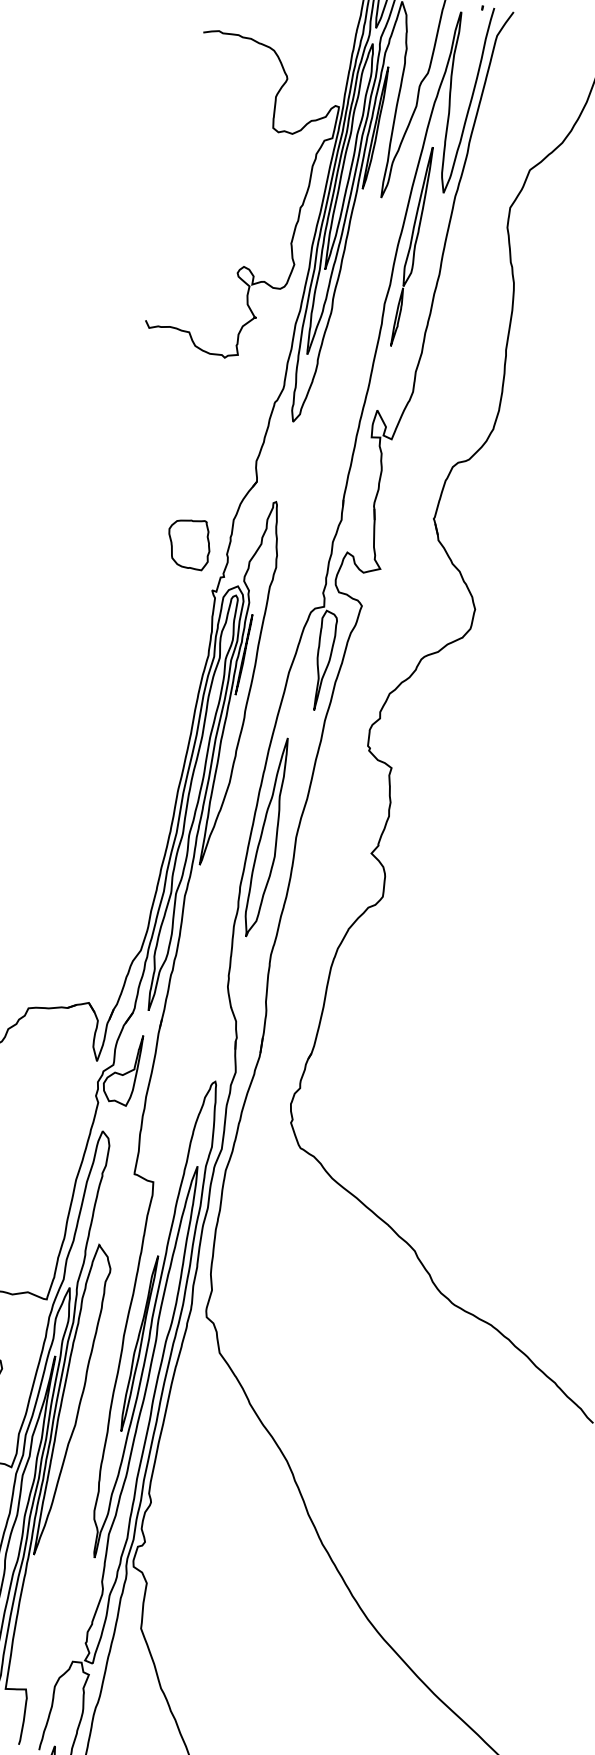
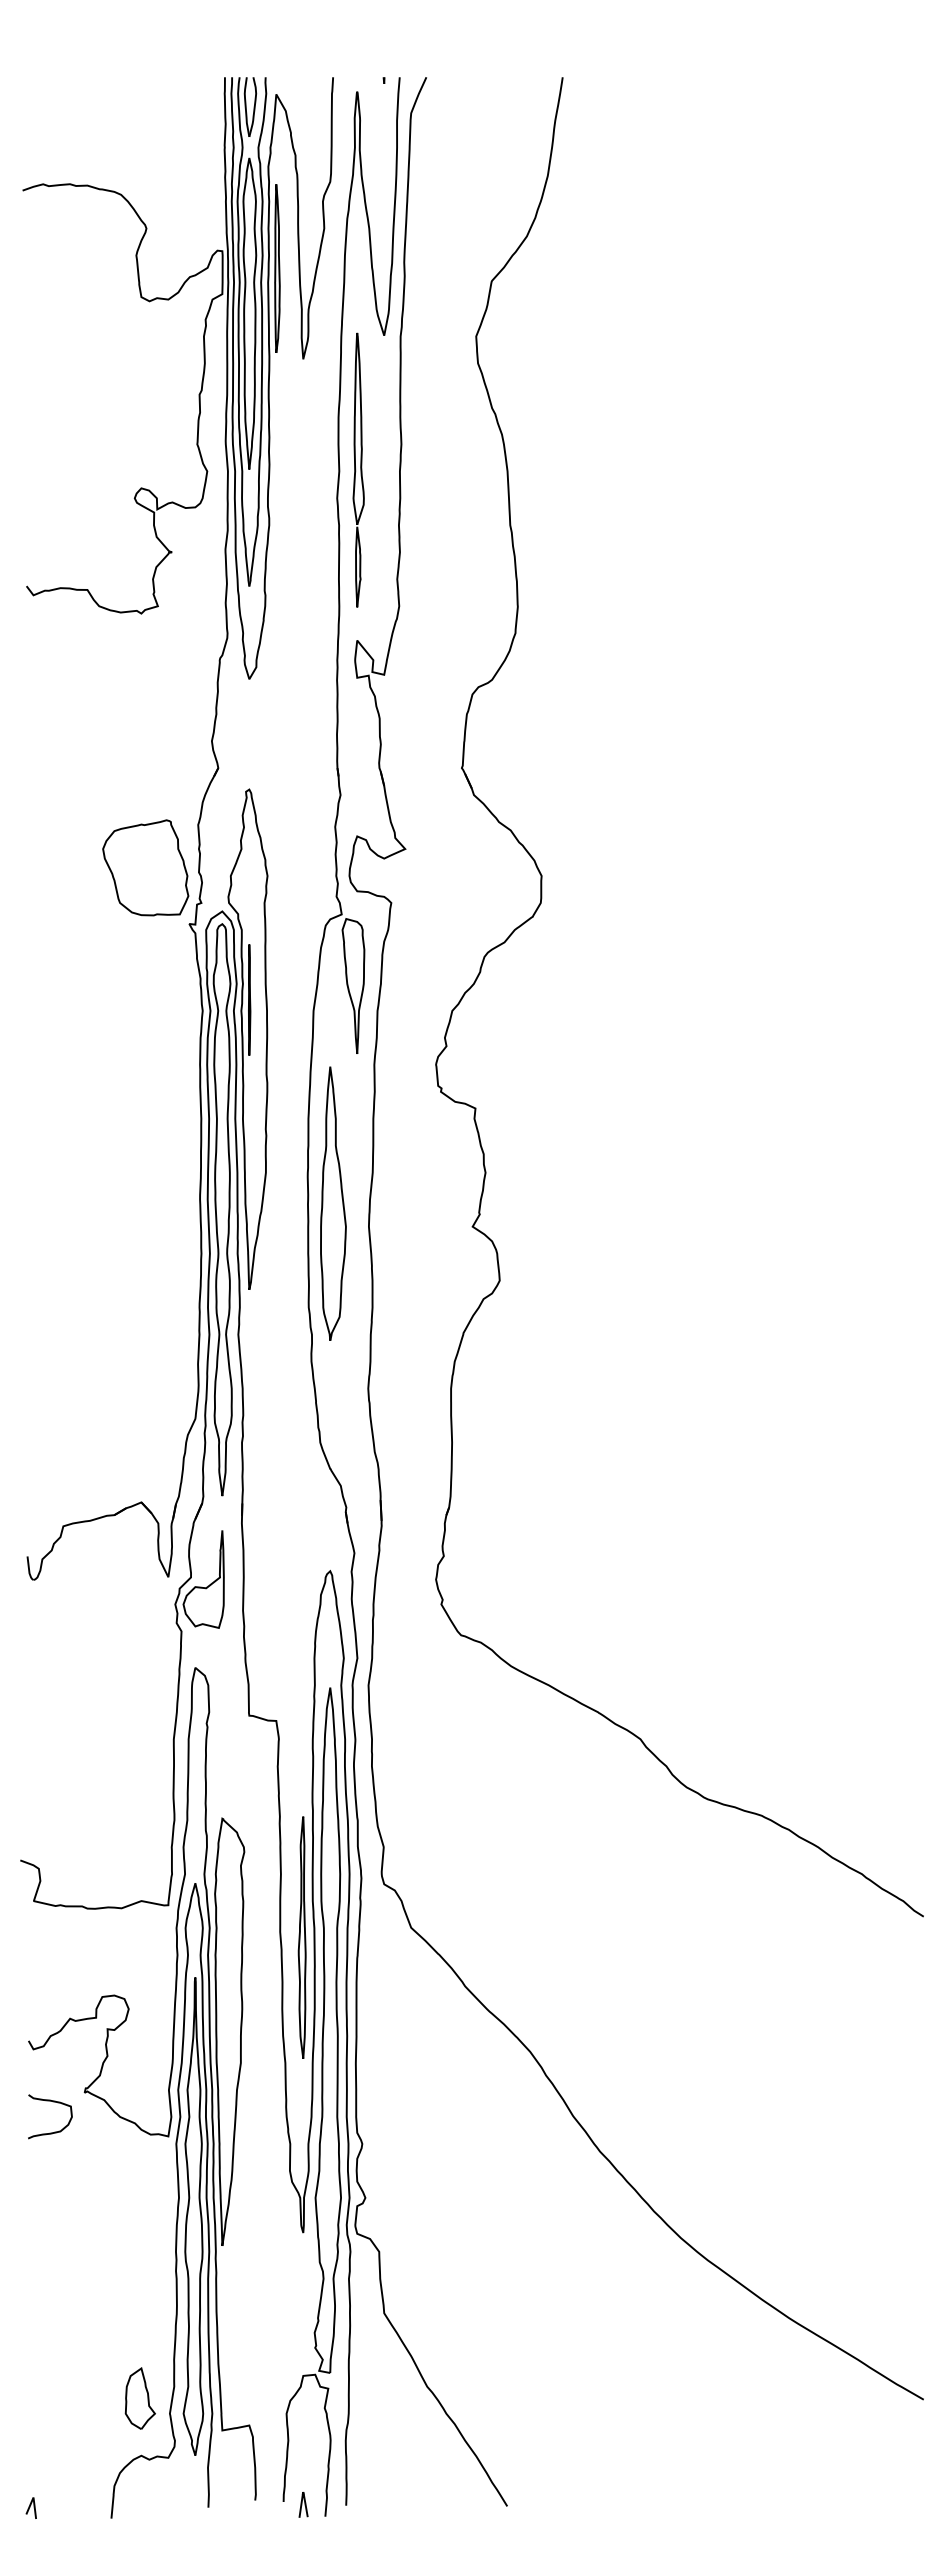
part: (412, 246) -> (358, 469), moved
part: (188, 542) -> (145, 867), size x1.43
part: (269, 837) -> (333, 1203), moved

